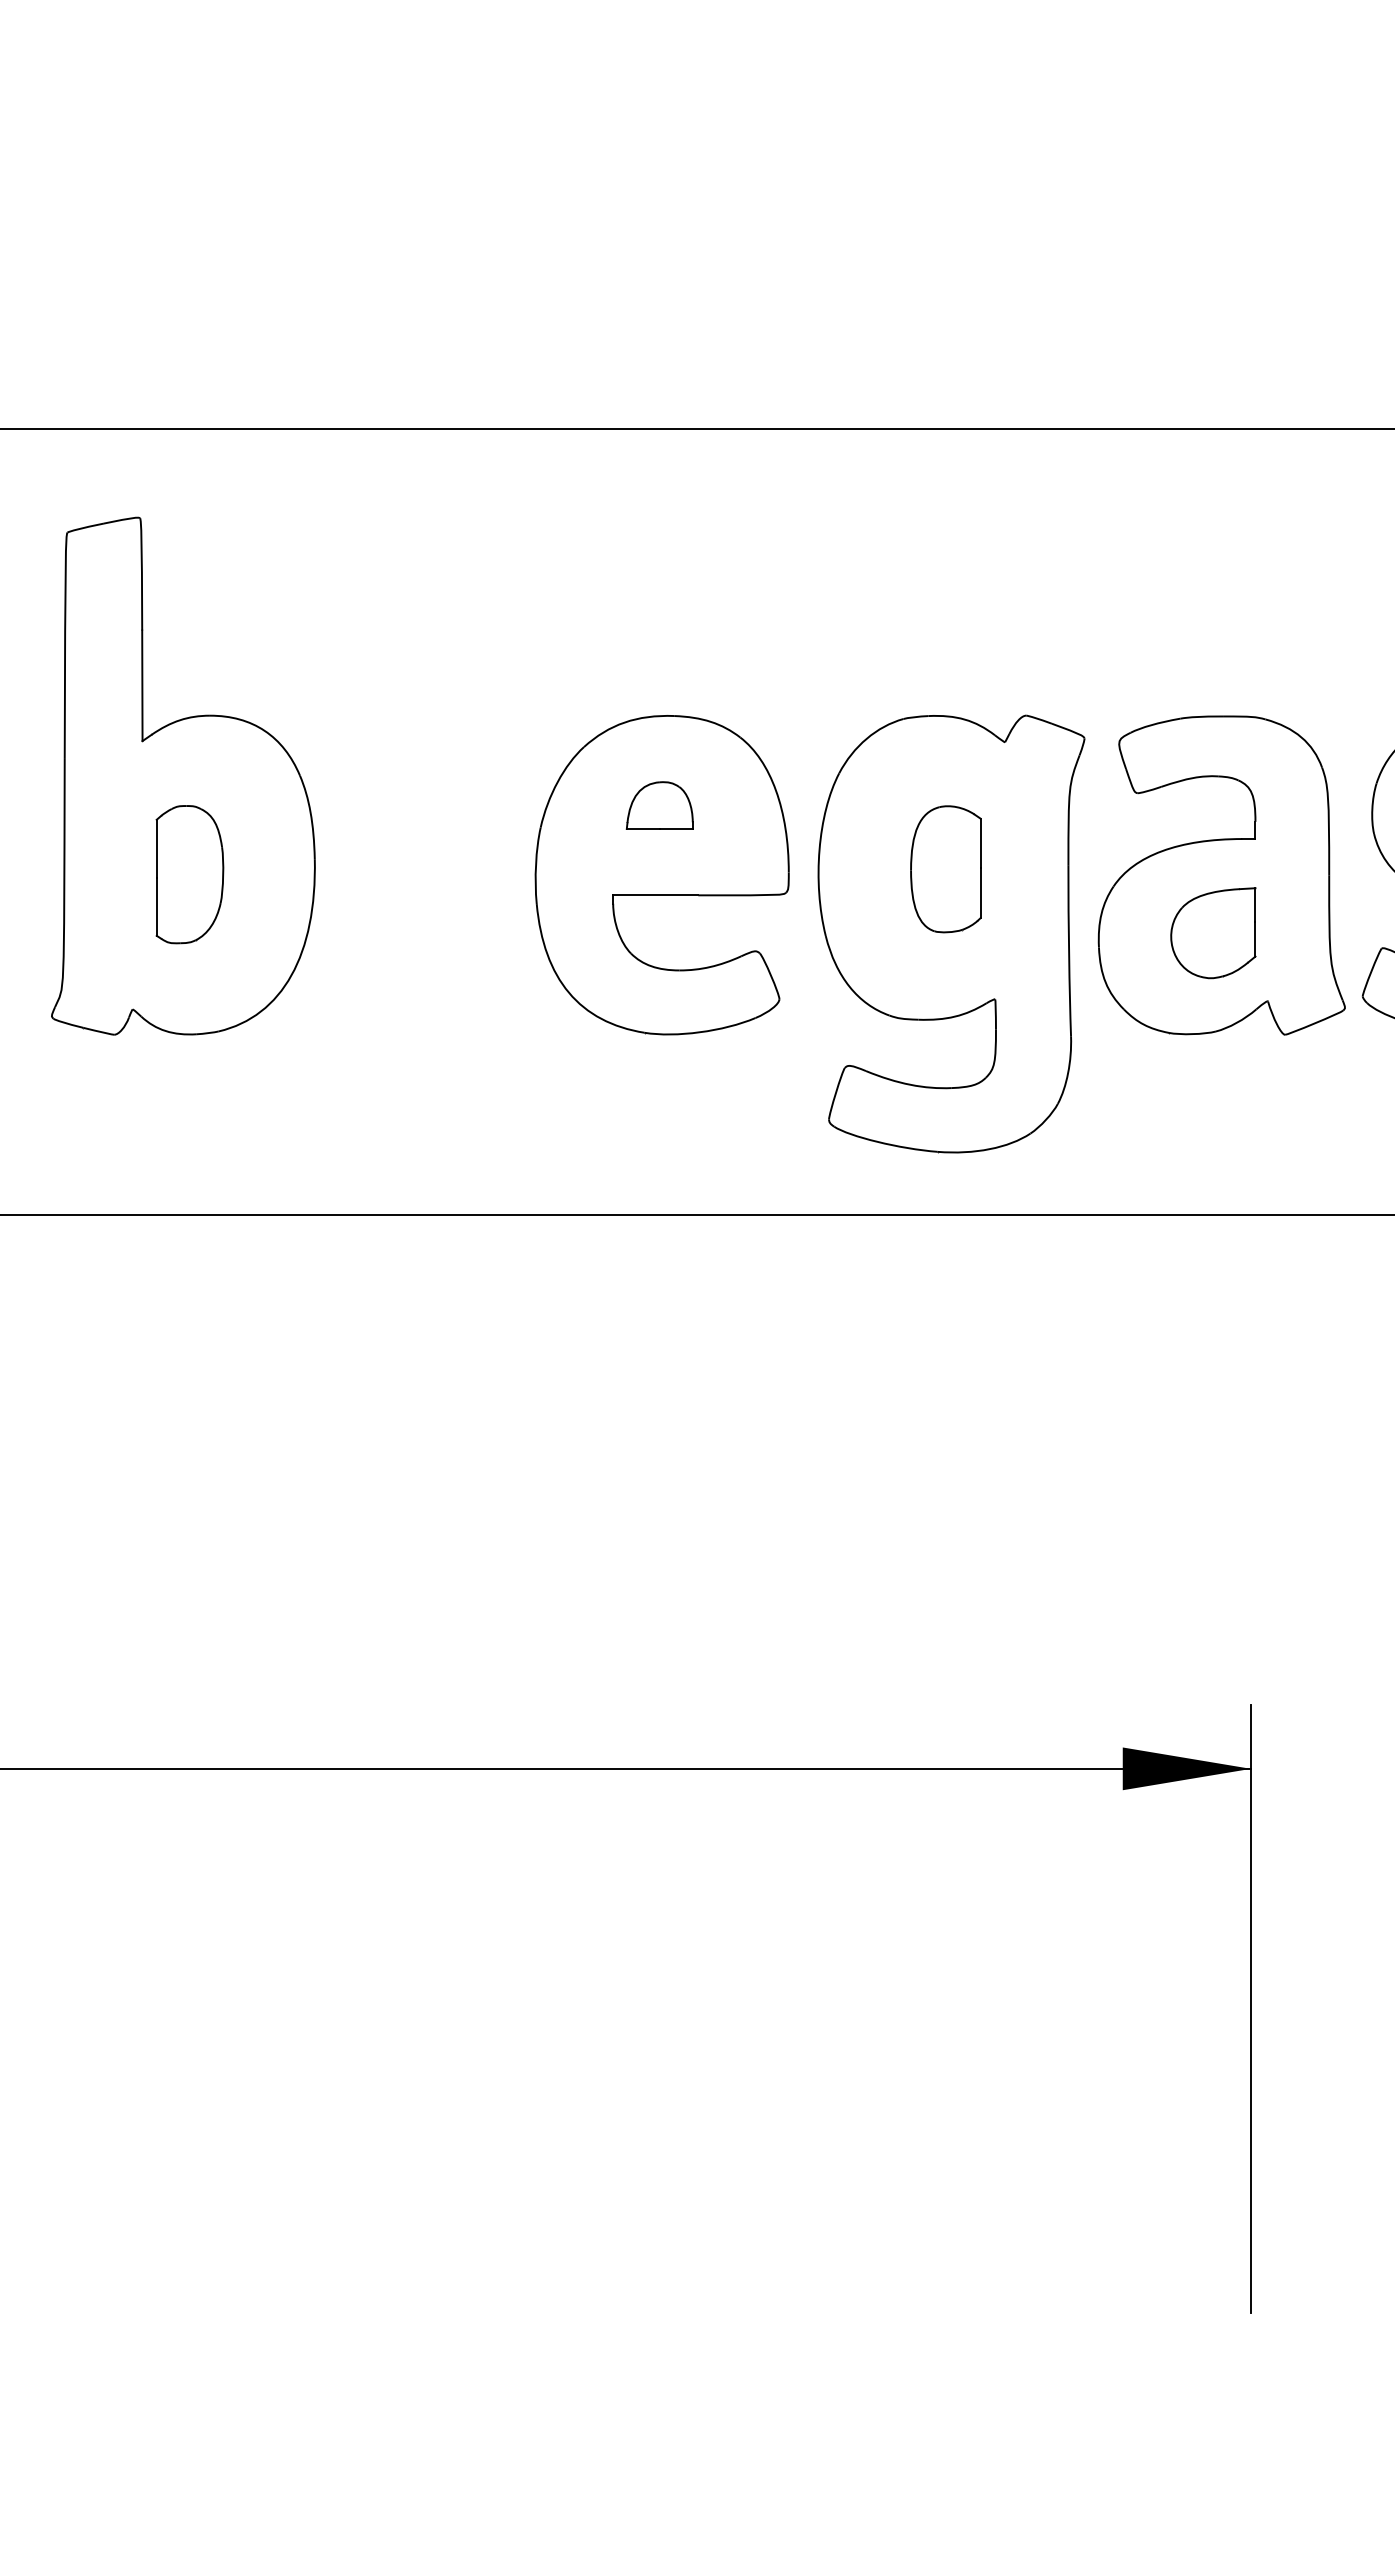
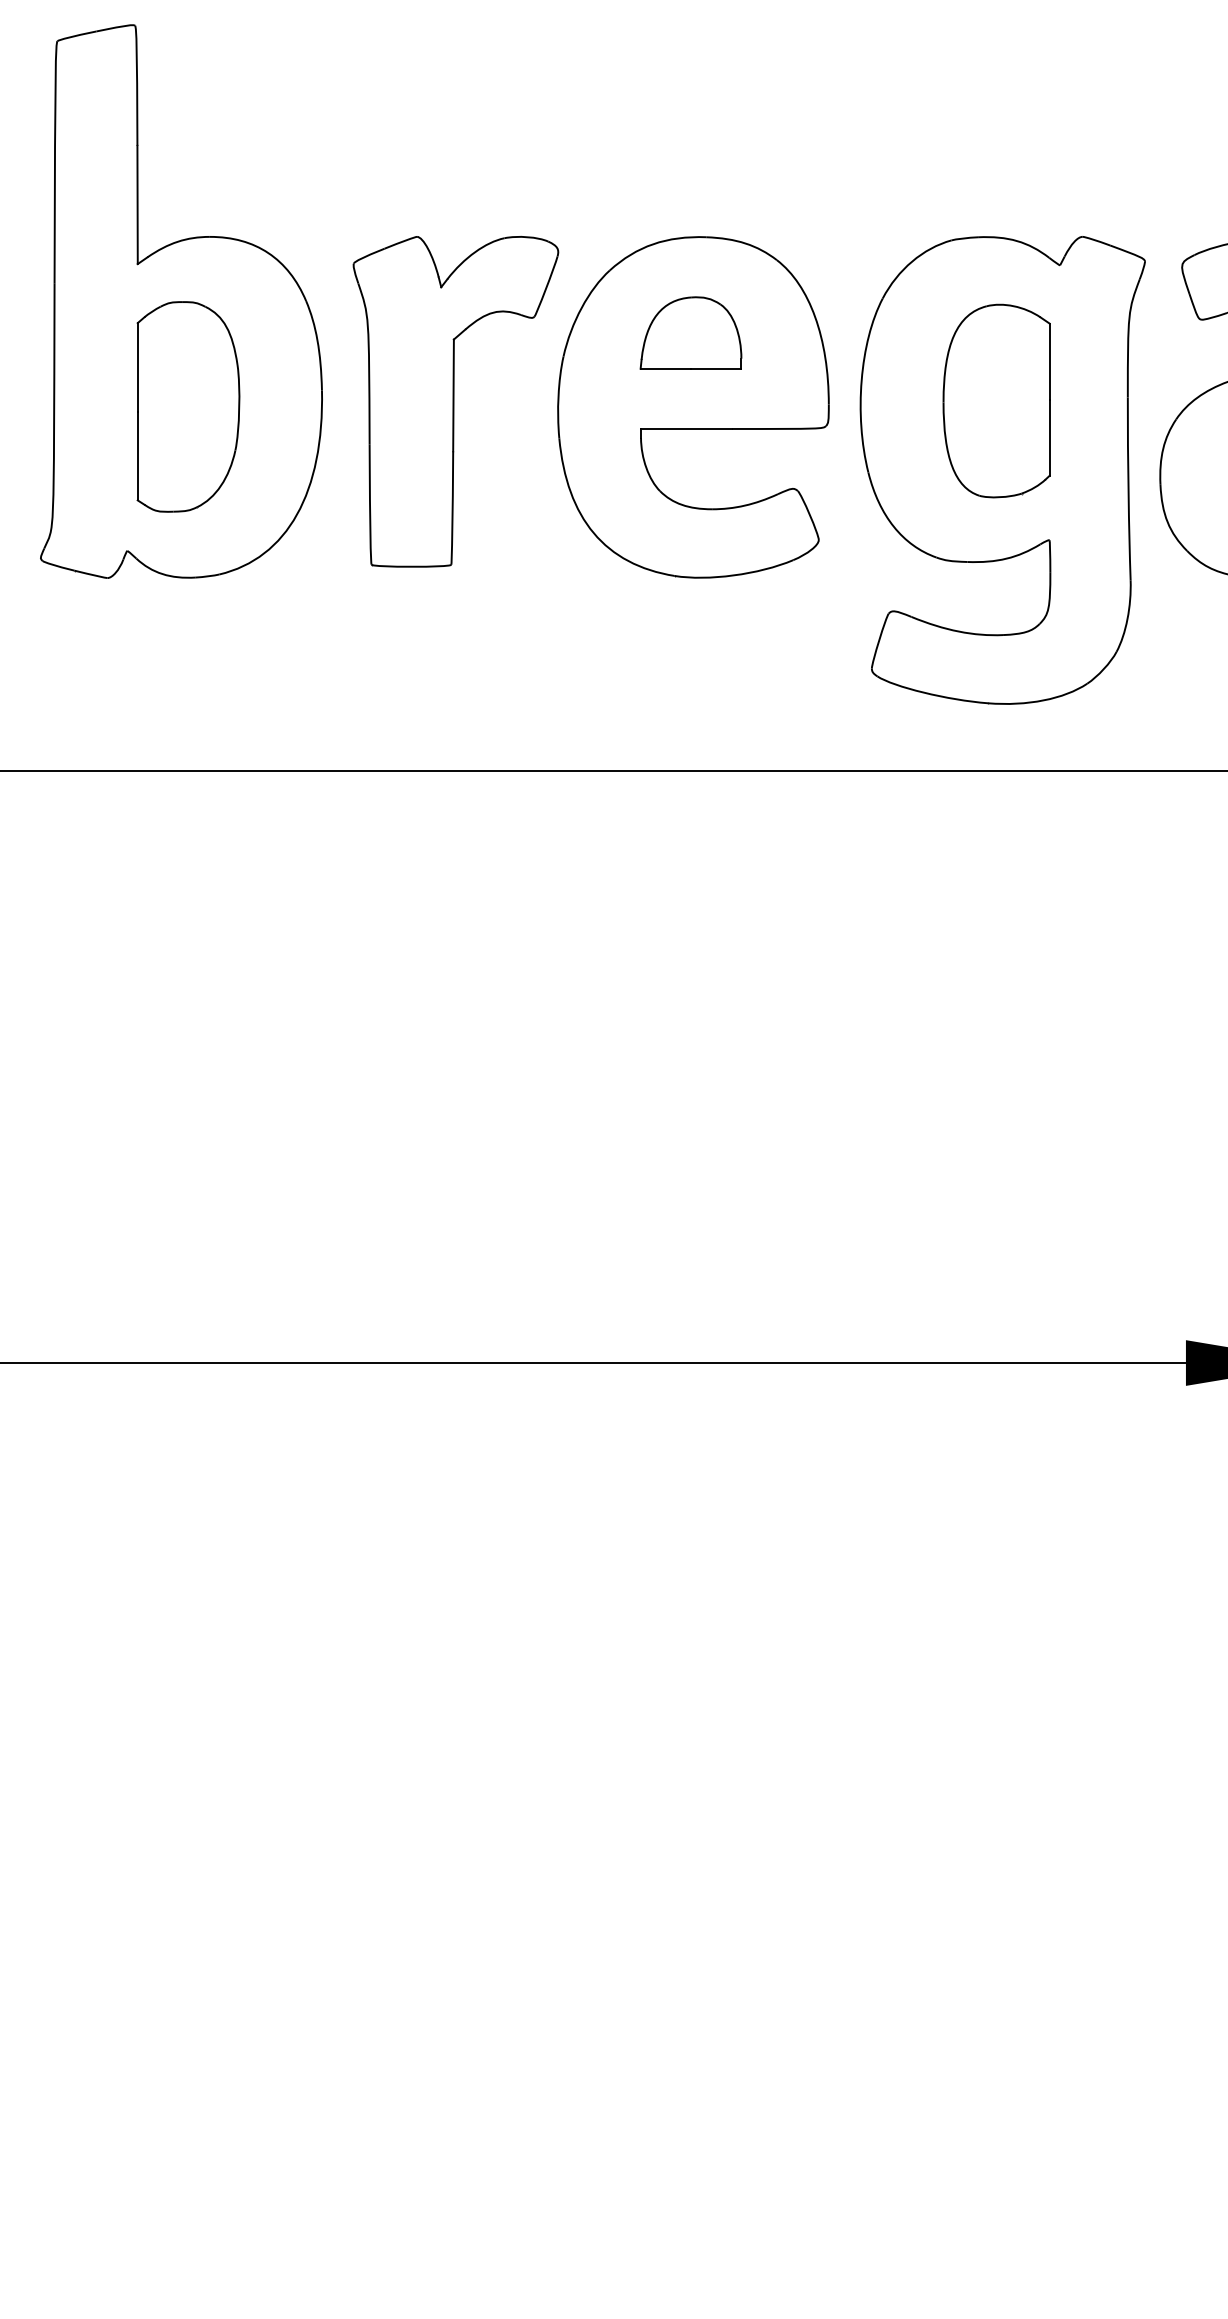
part: (659, 805) -> (690, 332), size x1.43
part: (439, 869) -> (455, 401), added
part: (945, 869) -> (996, 401), size x1.43
part: (189, 874) -> (187, 406), size x1.43

